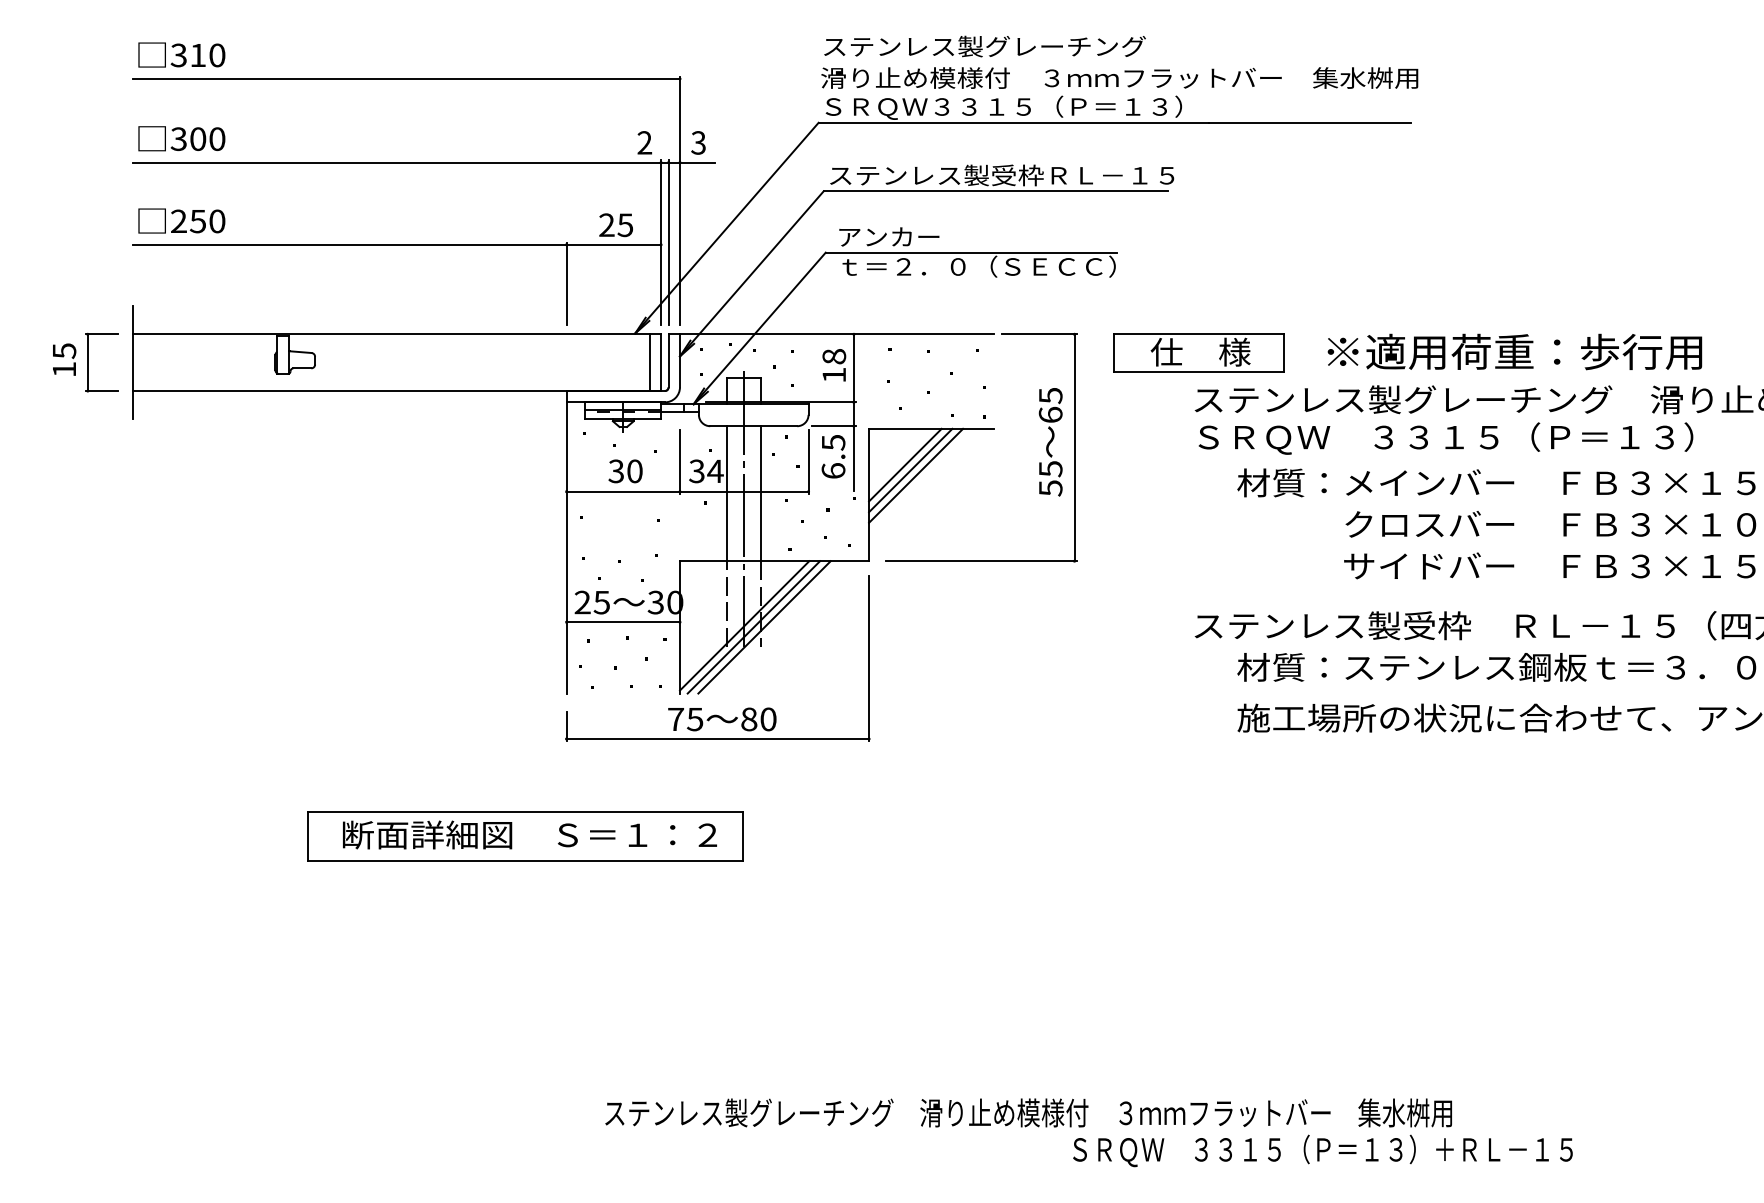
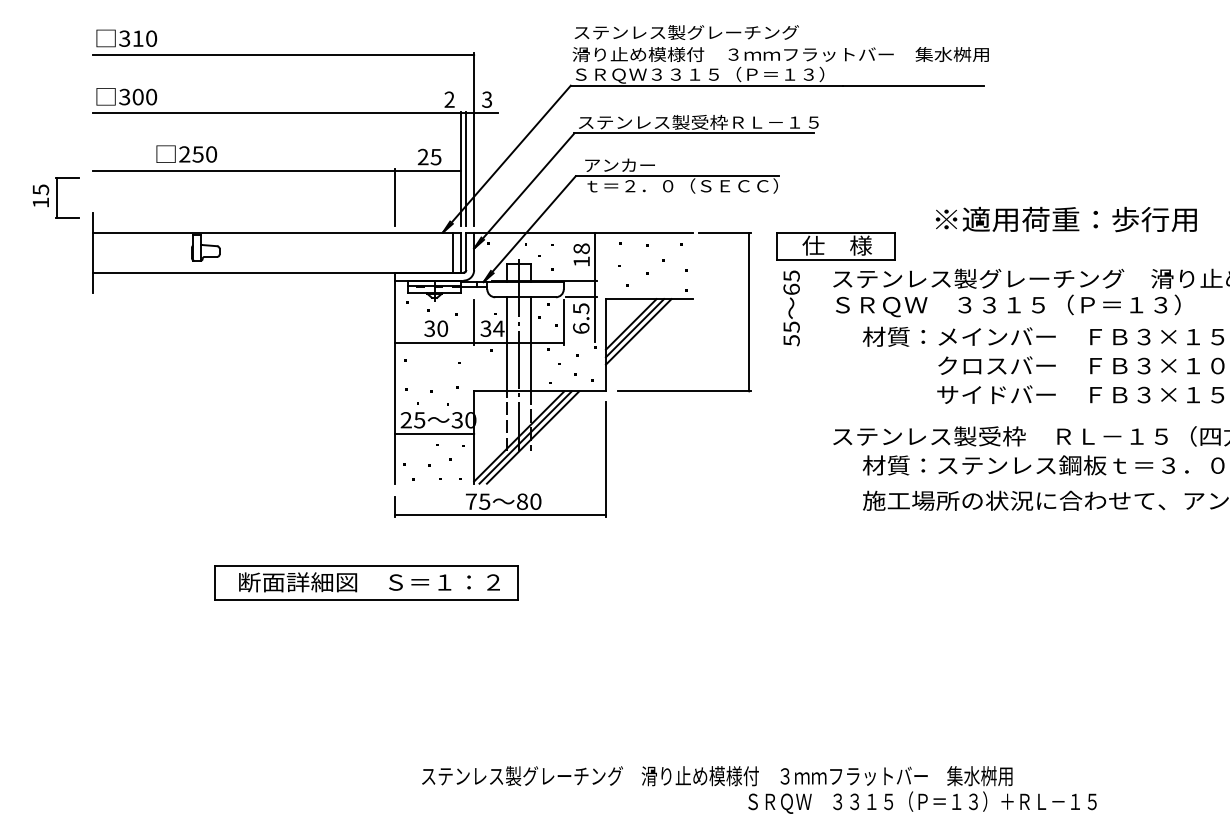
text: (181, 220) -> (186, 153), moved
text: (1513, 351) -> (1065, 219), moved
part: (86, 362) -> (56, 197), moved
text: (1050, 442) -> (791, 308), moved

